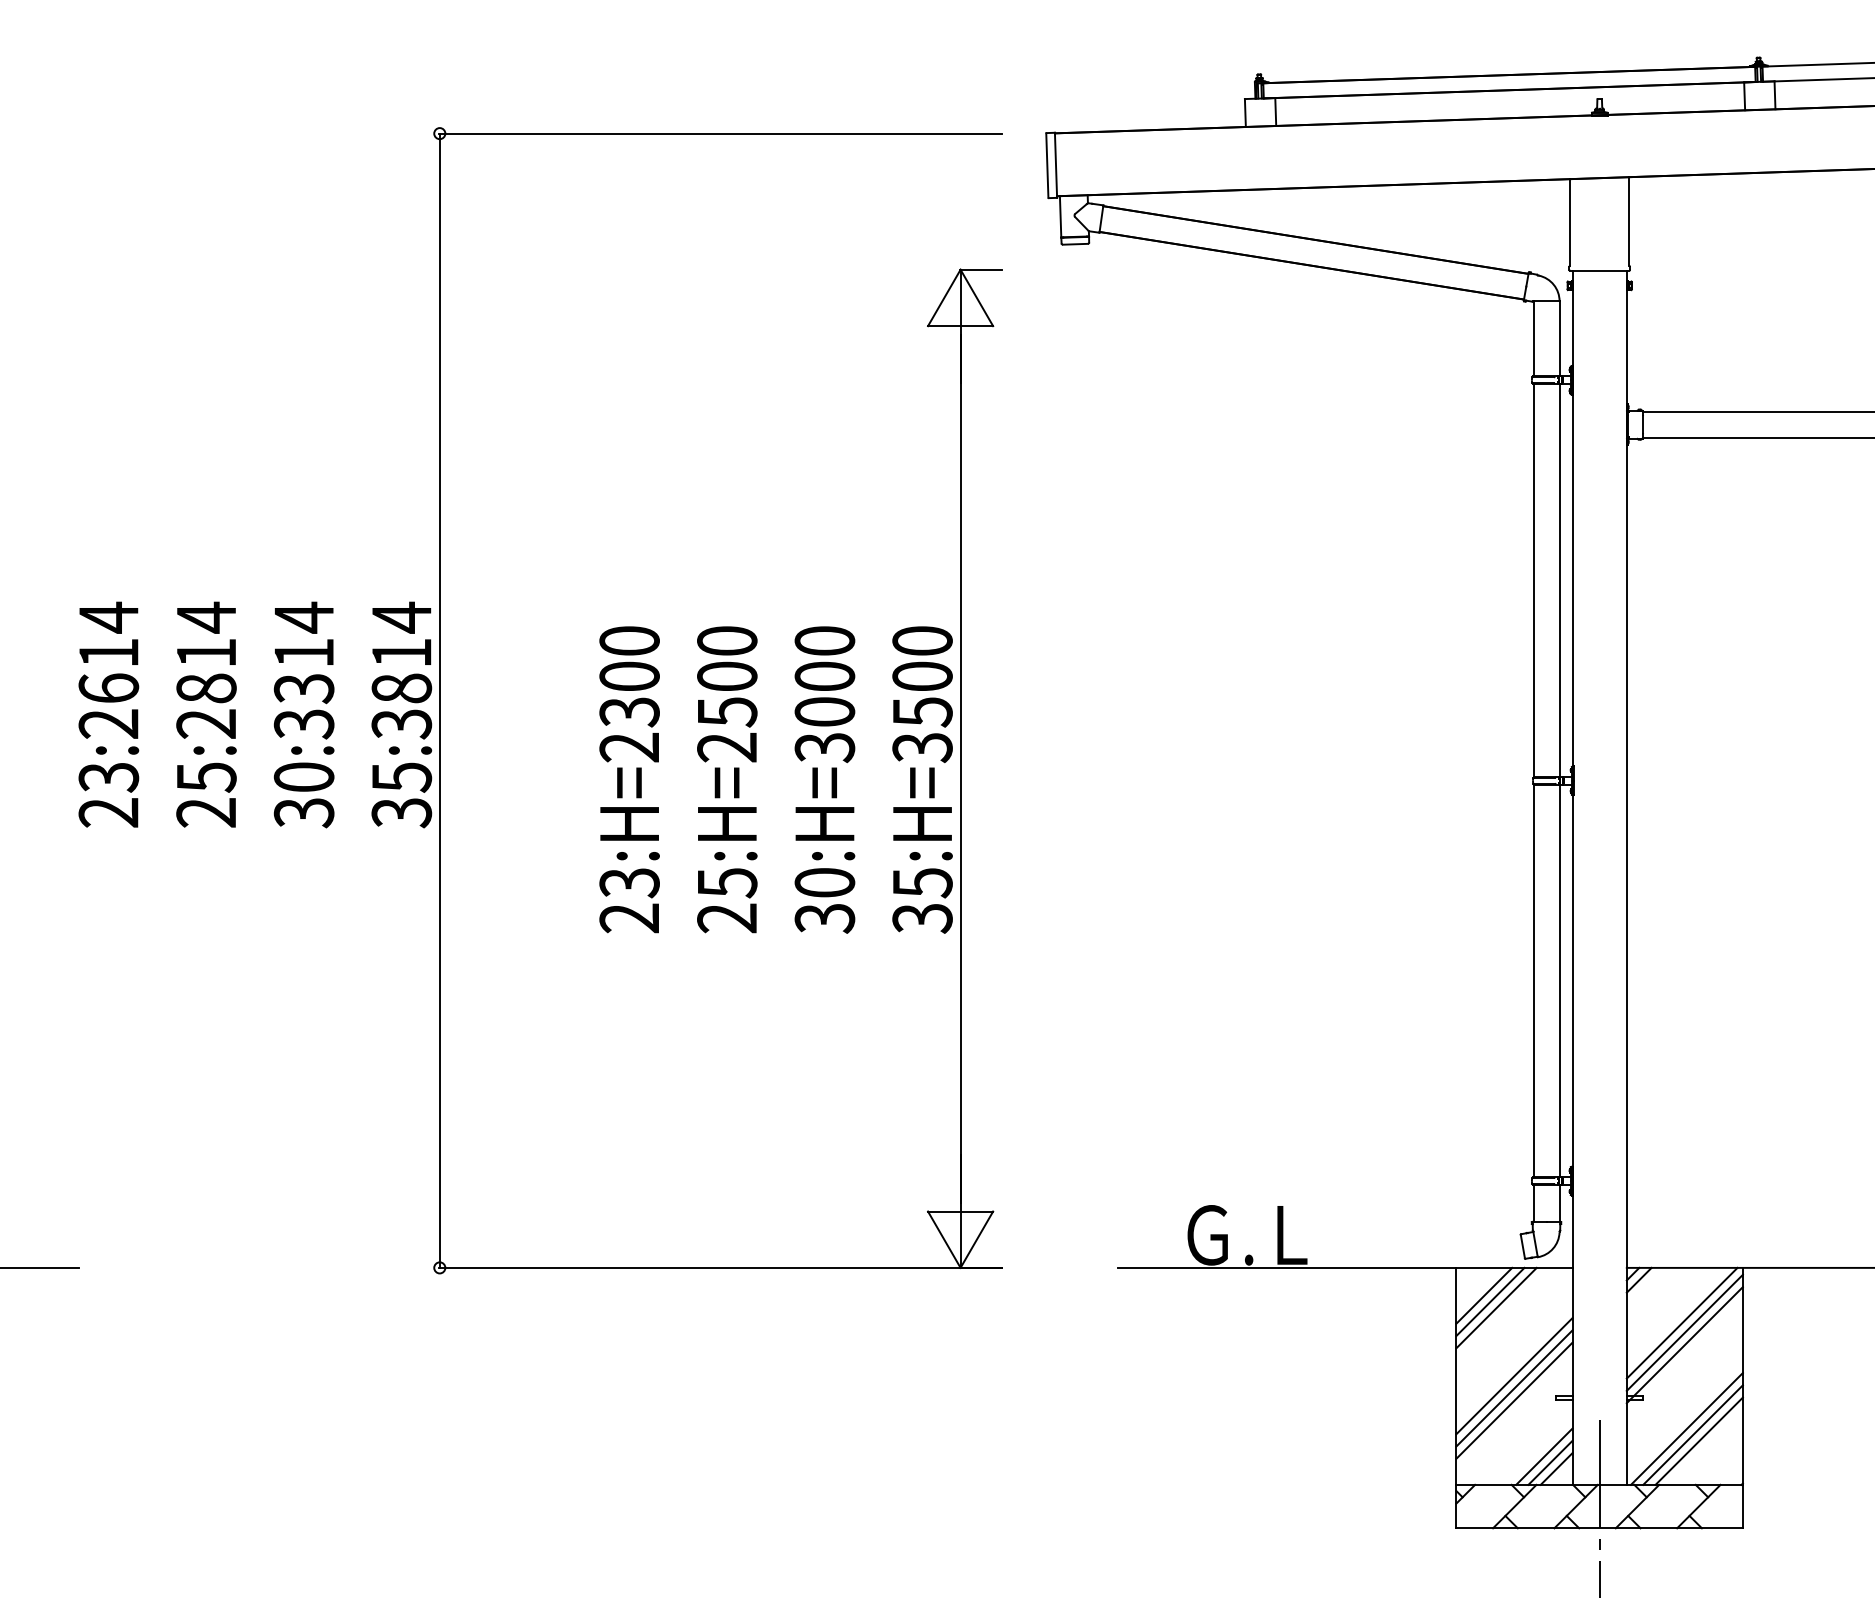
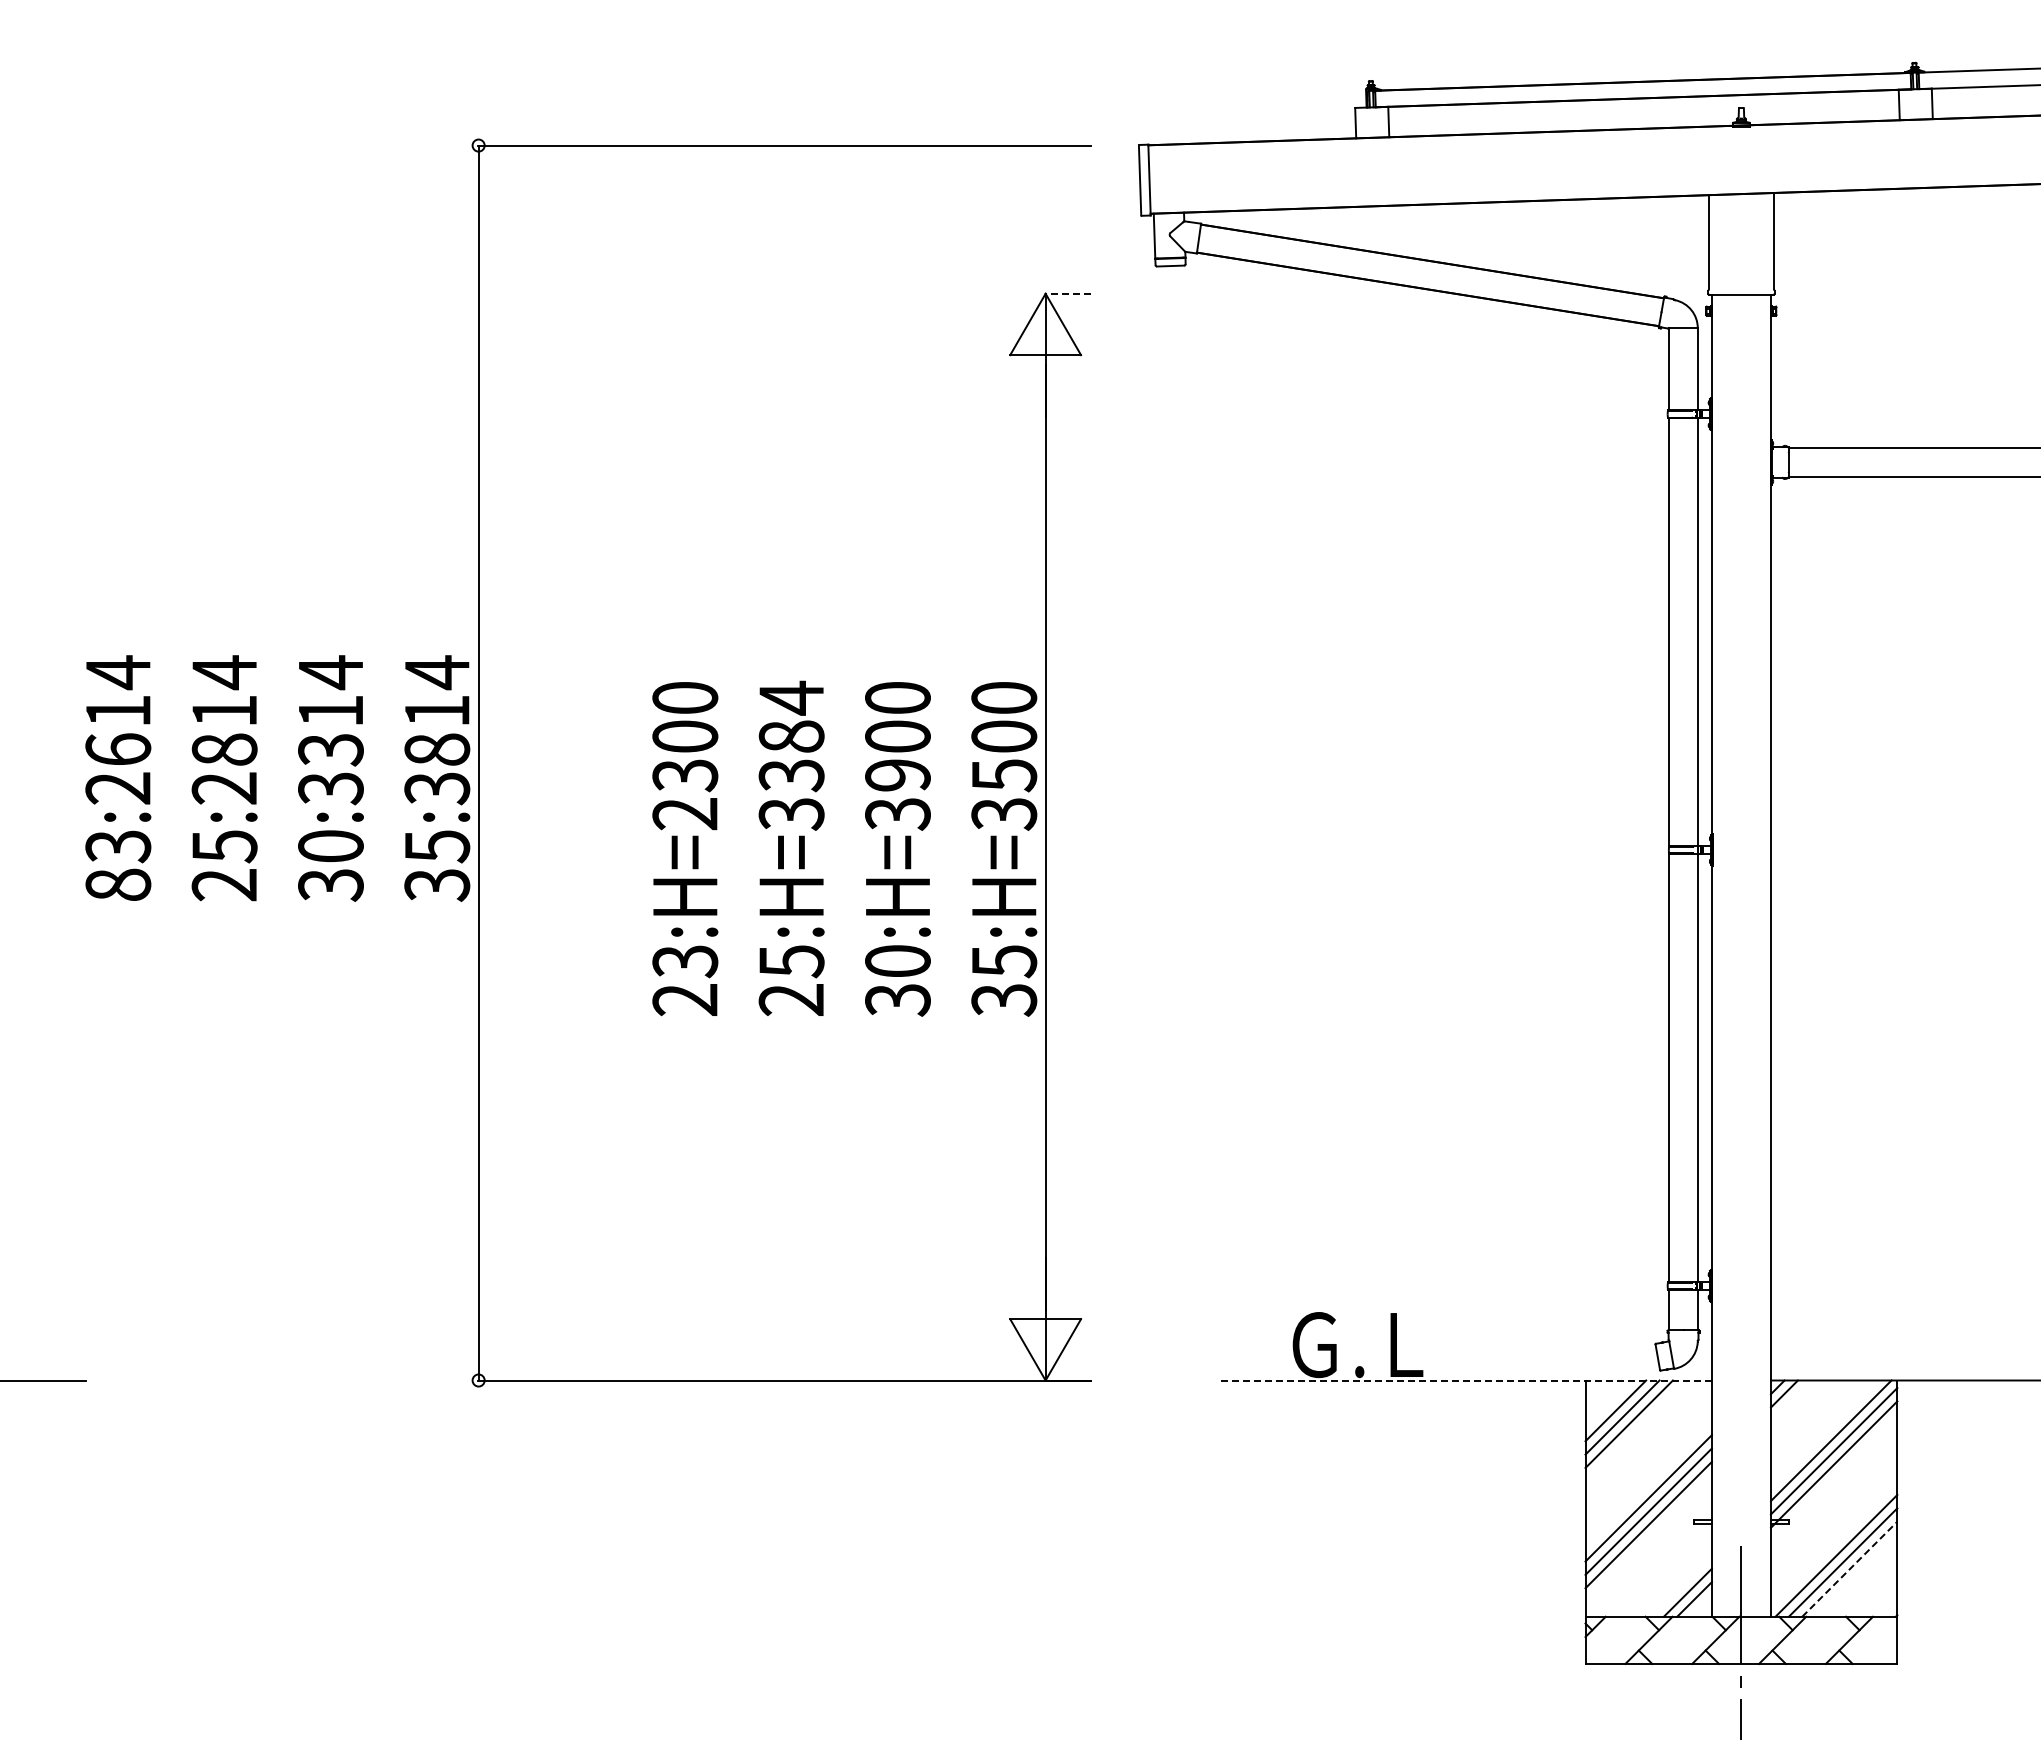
line: (981, 269) -> (1068, 293), solid -> dashed
text: (727, 693) -> (791, 755), 25:H=2500 -> 25:H=3384
text: (824, 712) -> (897, 775), 30:H=3000 -> 30:H=3900
text: (109, 812) -> (118, 884), 23:2614 -> 83:2614
line: (1345, 1267) -> (1464, 1380), solid -> dashed
line: (1699, 1440) -> (1850, 1568), solid -> dashed
line: (1543, 1456) -> (1680, 1585), removed

